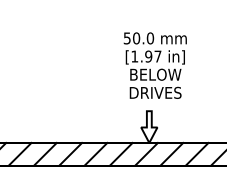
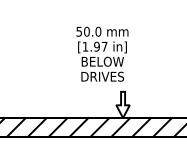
text: (154, 65) -> (101, 54), moved

